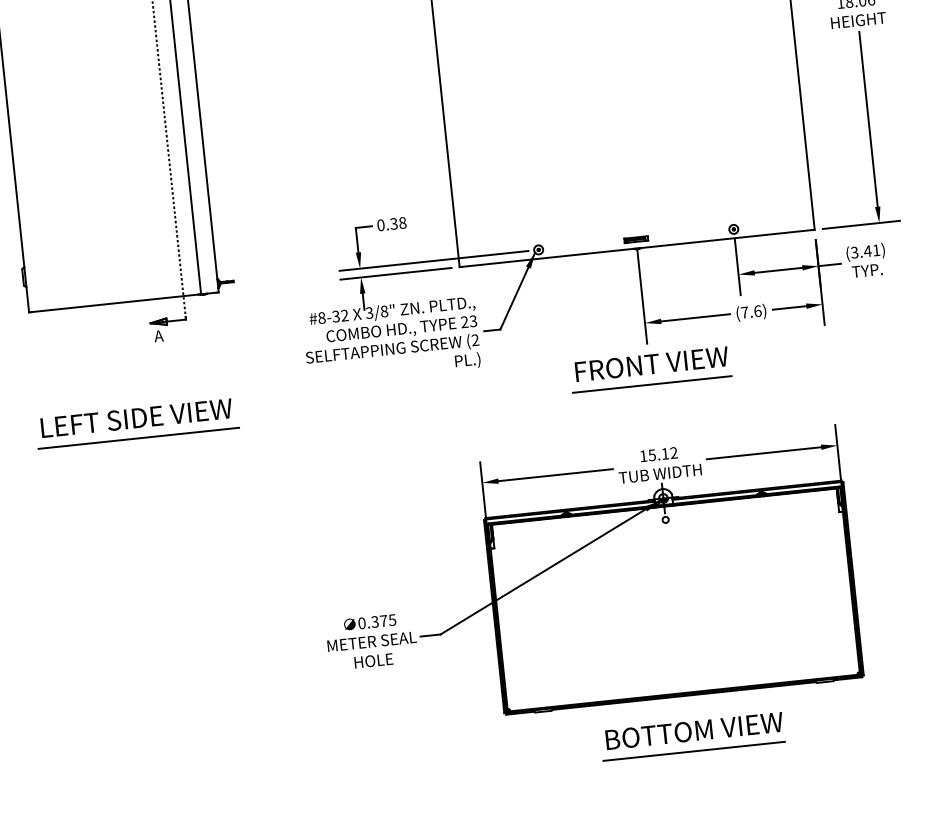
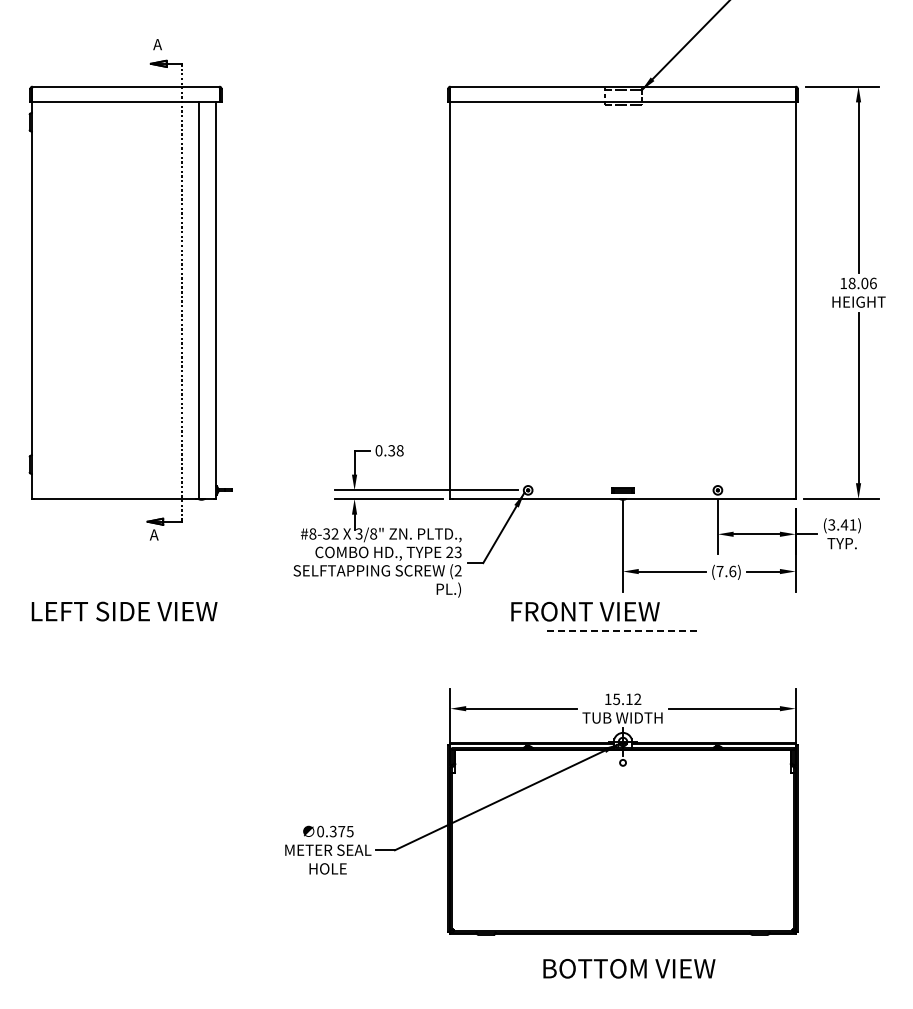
text: (651, 363) -> (585, 611), moved
line: (653, 384) -> (624, 631), solid -> dashed
line: (138, 438) -> (124, 631), removed
line: (693, 751) -> (626, 988), removed

